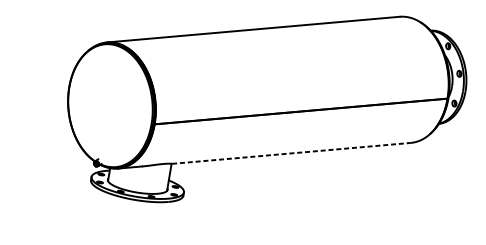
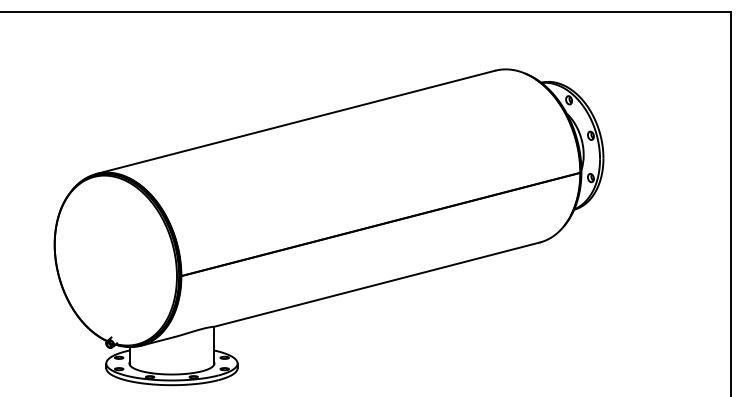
line: (291, 153) -> (377, 284), dashed -> solid

